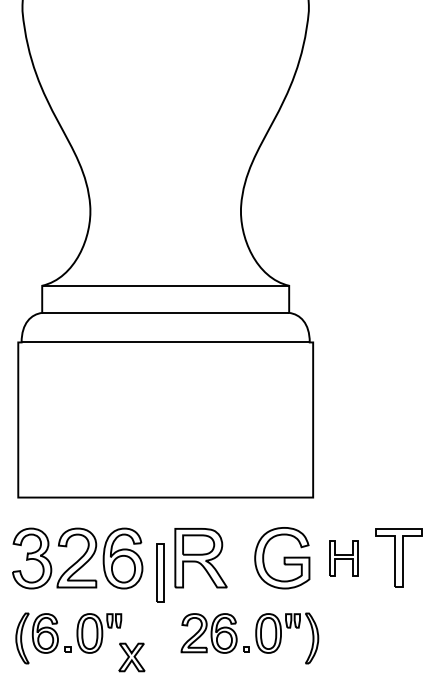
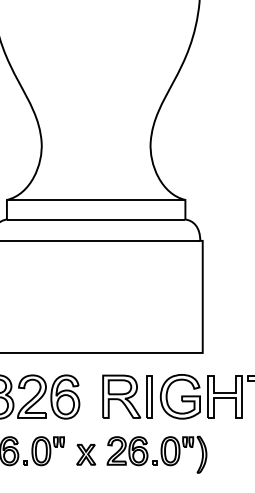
part: (343, 557) -> (224, 396), size x1.67
part: (160, 572) -> (149, 396), moved
part: (131, 657) -> (85, 454), moved

